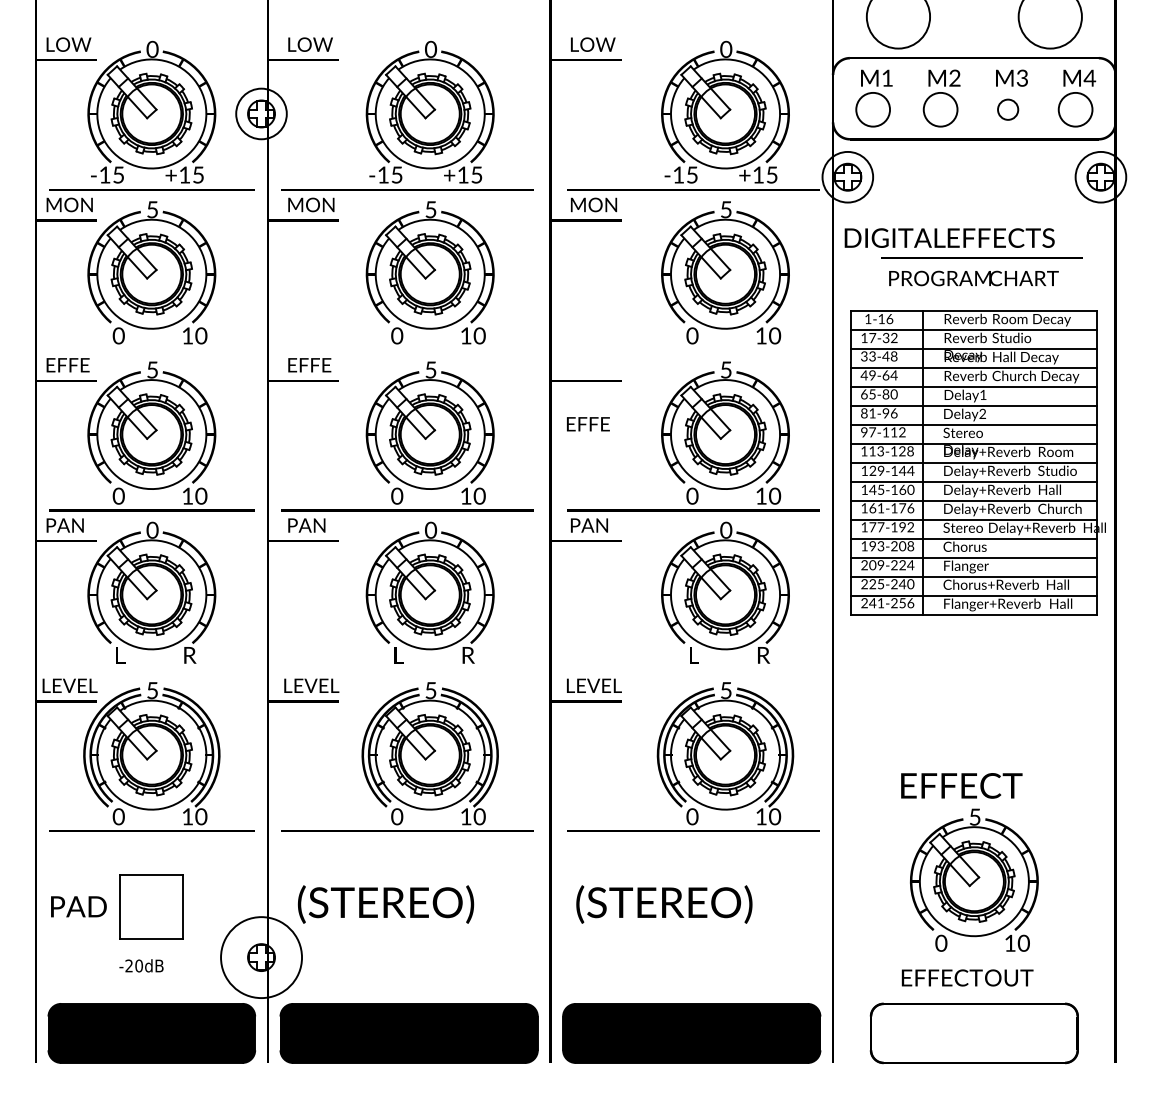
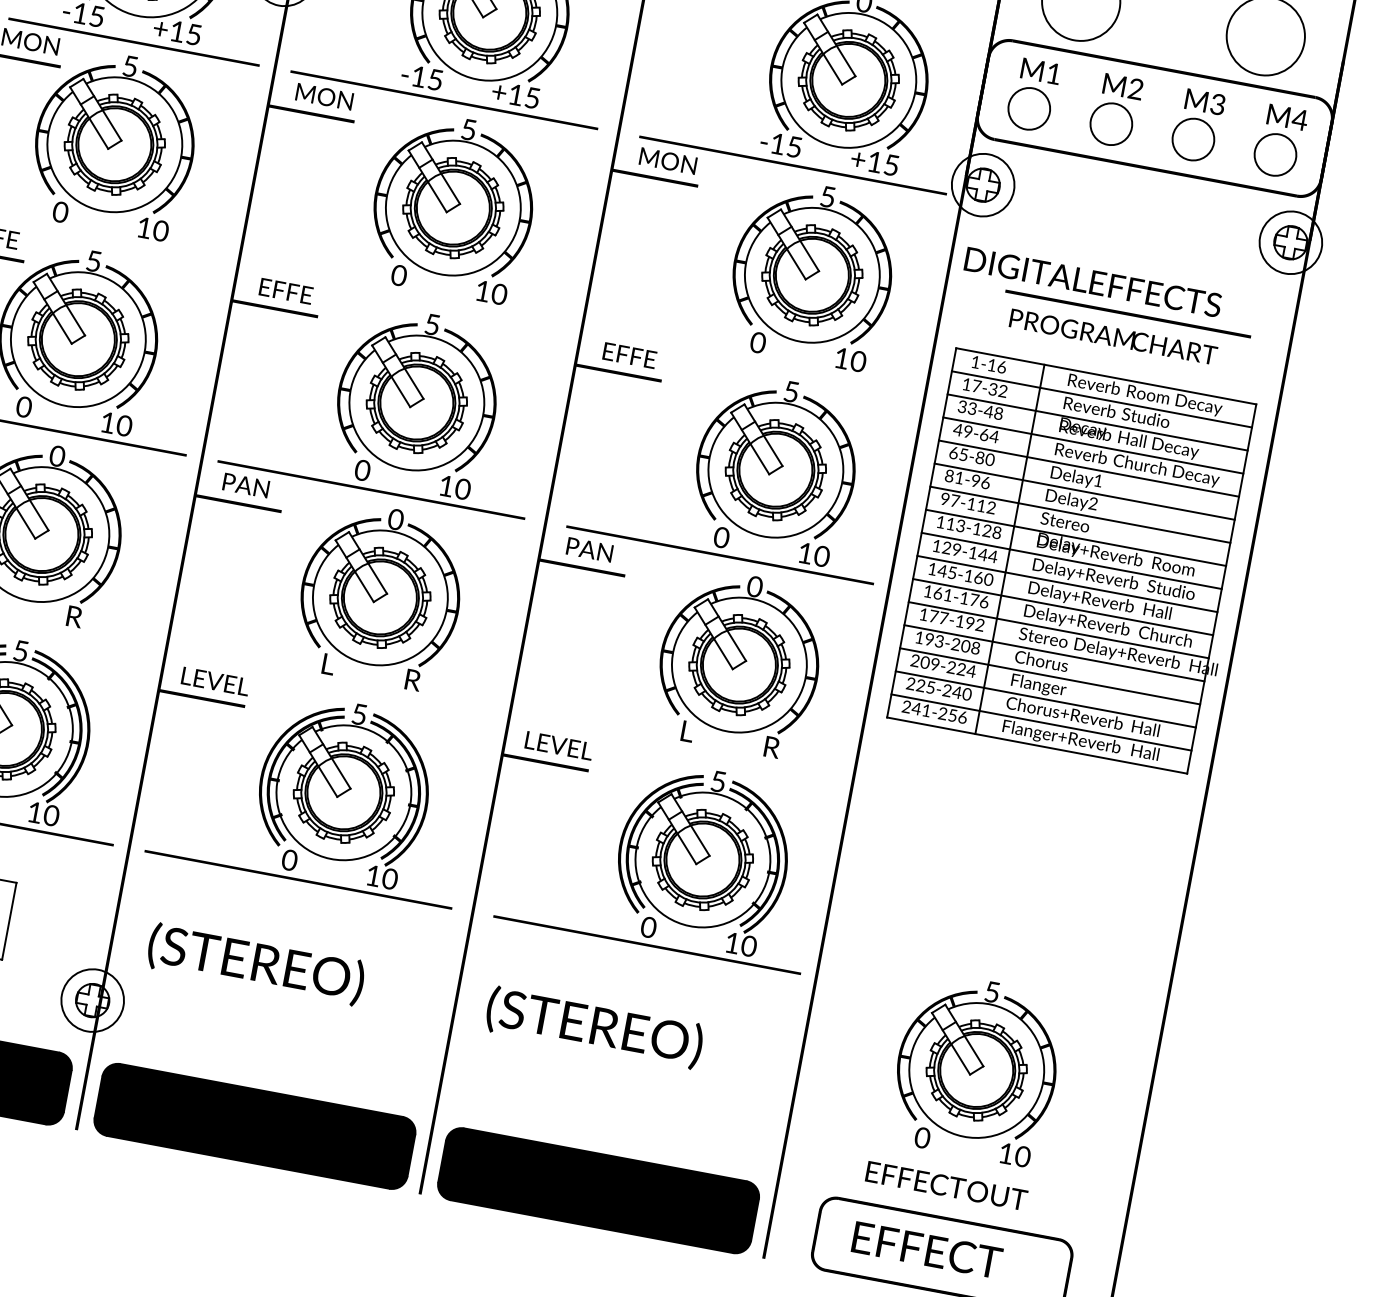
circle: (1008, 109) -> (1193, 139), size x1.67
text: (588, 424) -> (629, 355), moved
text: (961, 785) -> (926, 1249), moved
circle: (261, 957) -> (92, 1000), size x0.62

